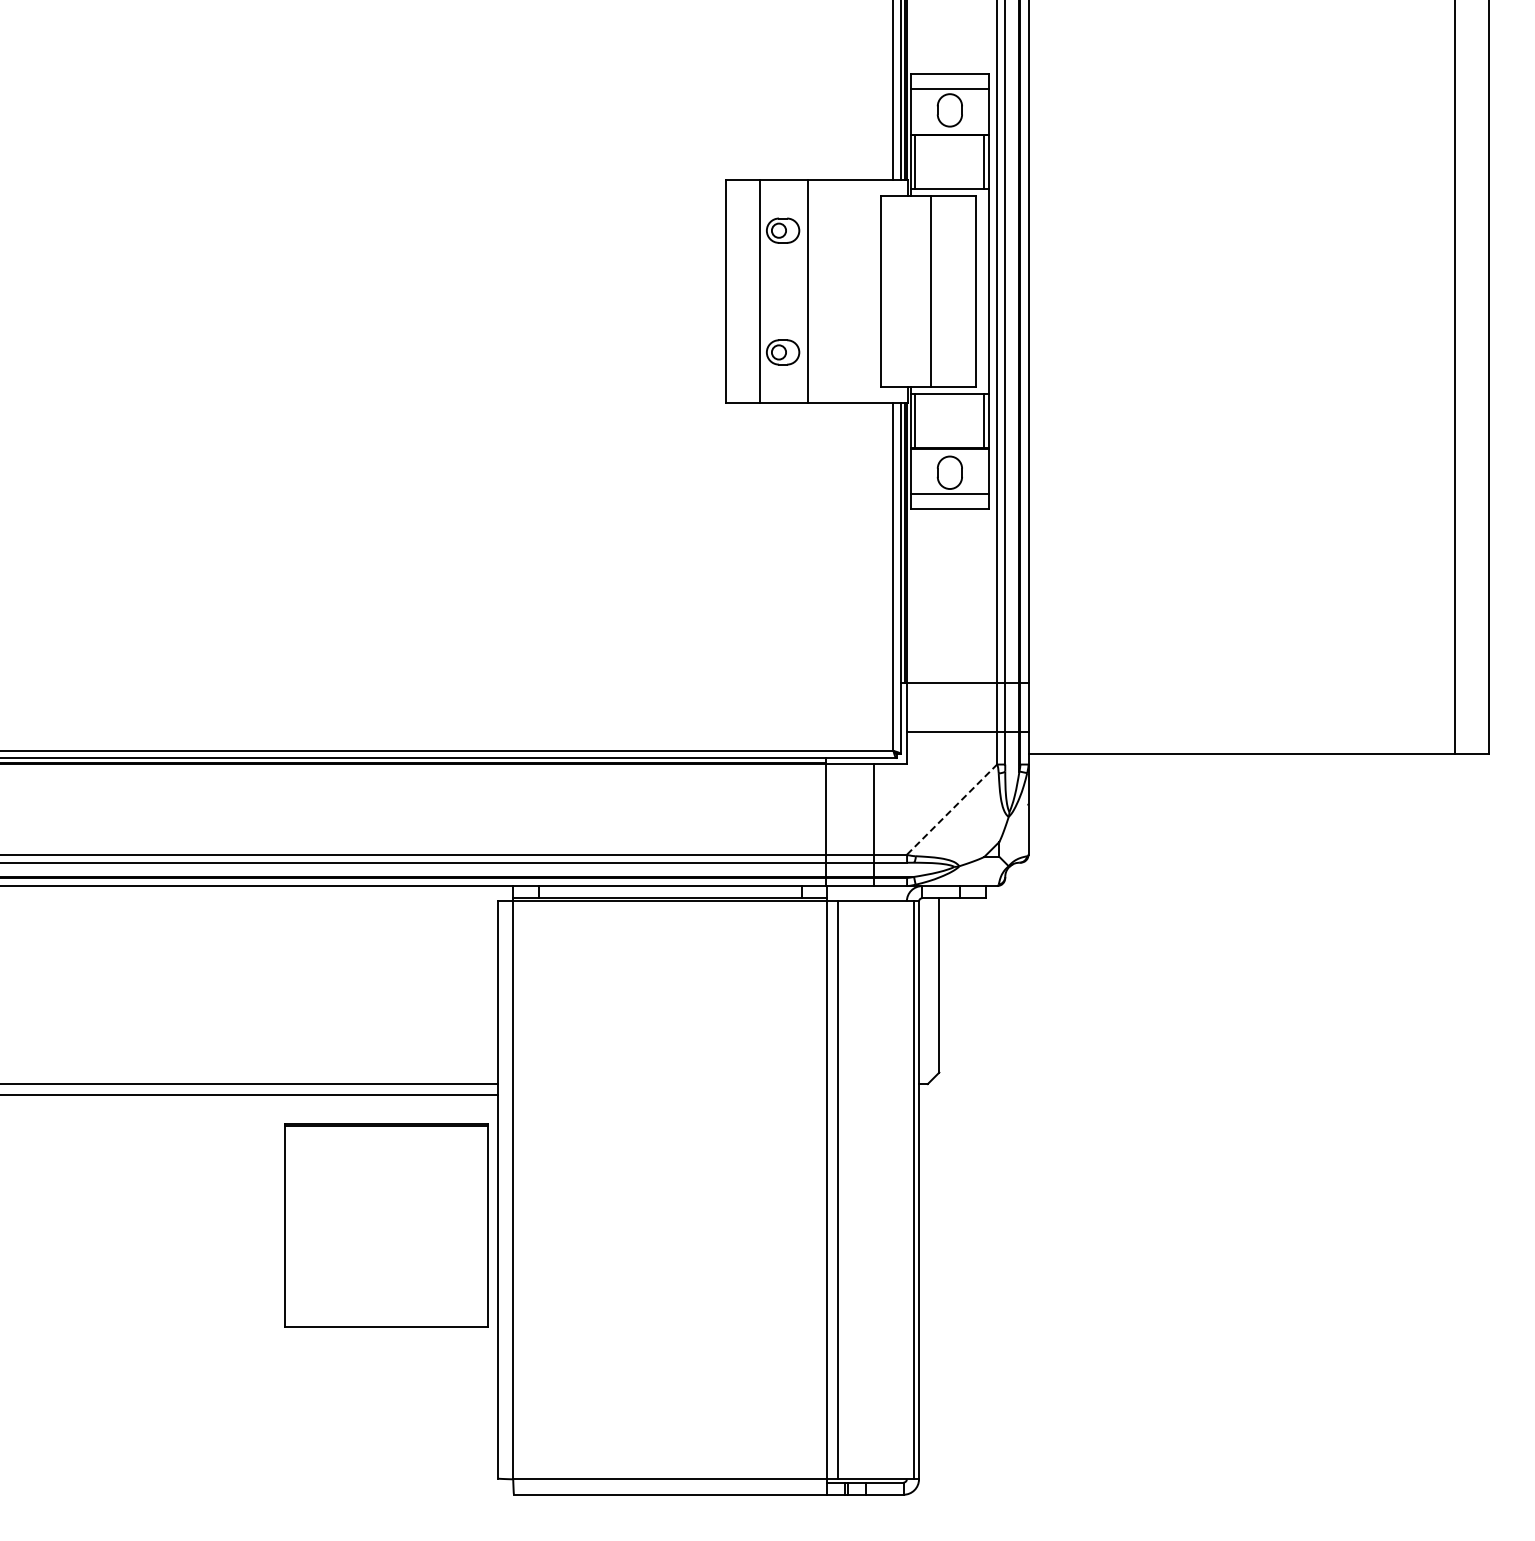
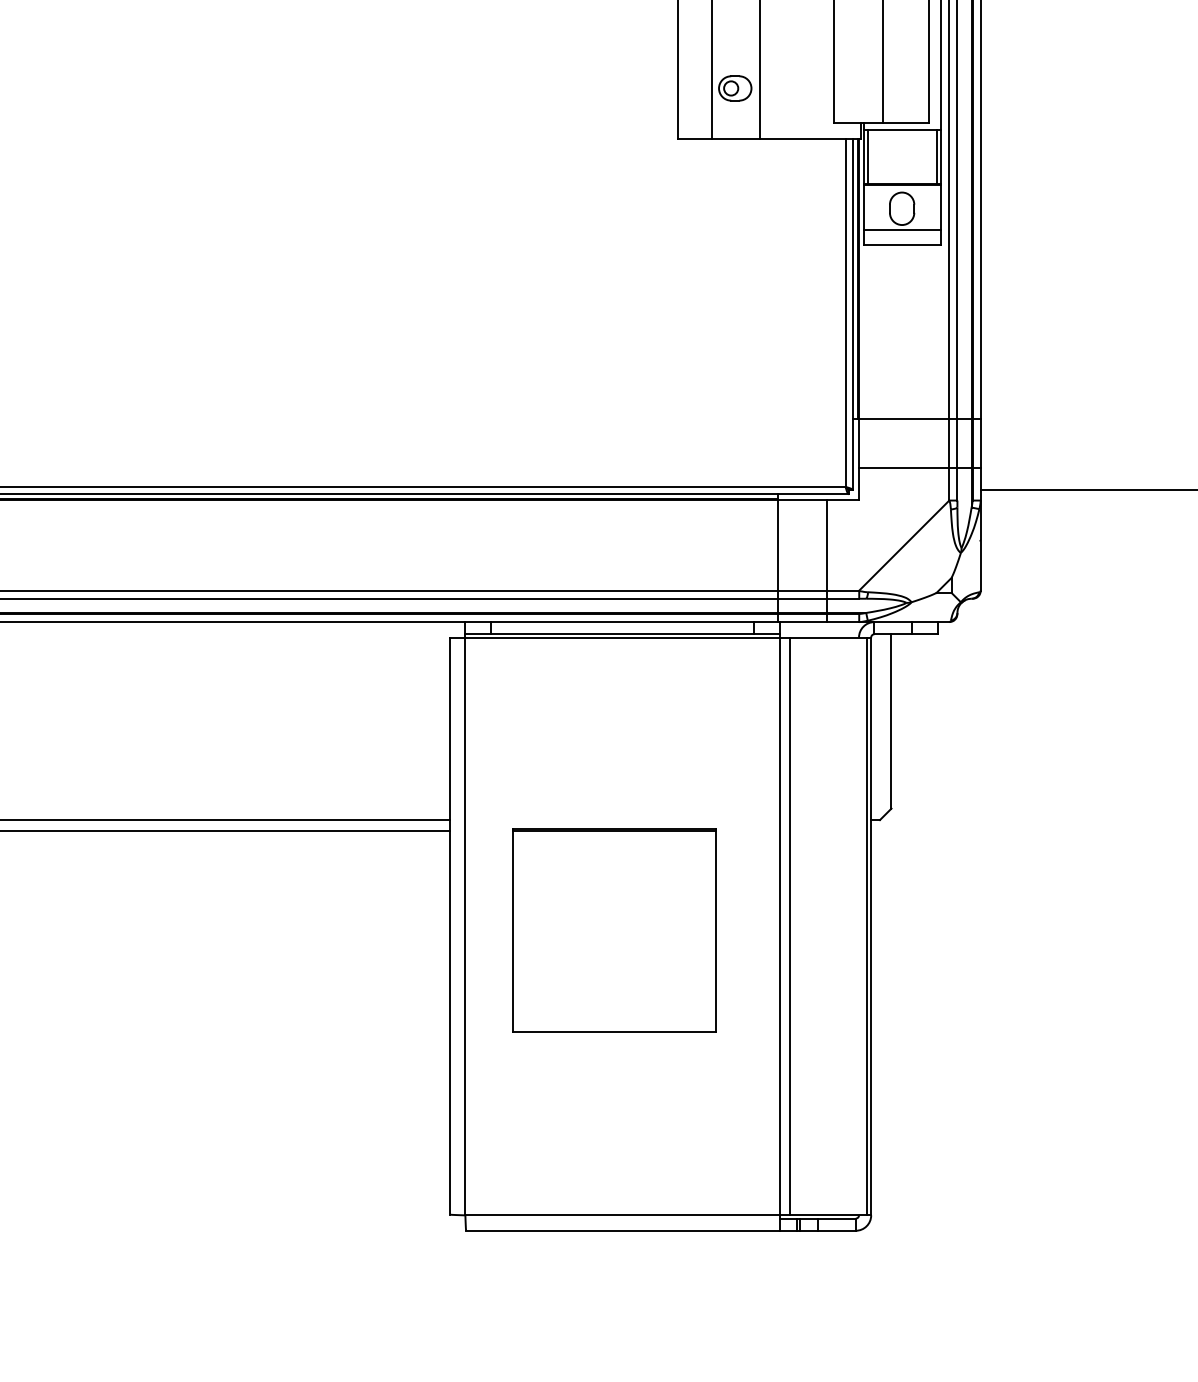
line: (952, 809) -> (904, 545), dashed -> solid
part: (386, 1225) -> (614, 930), moved

